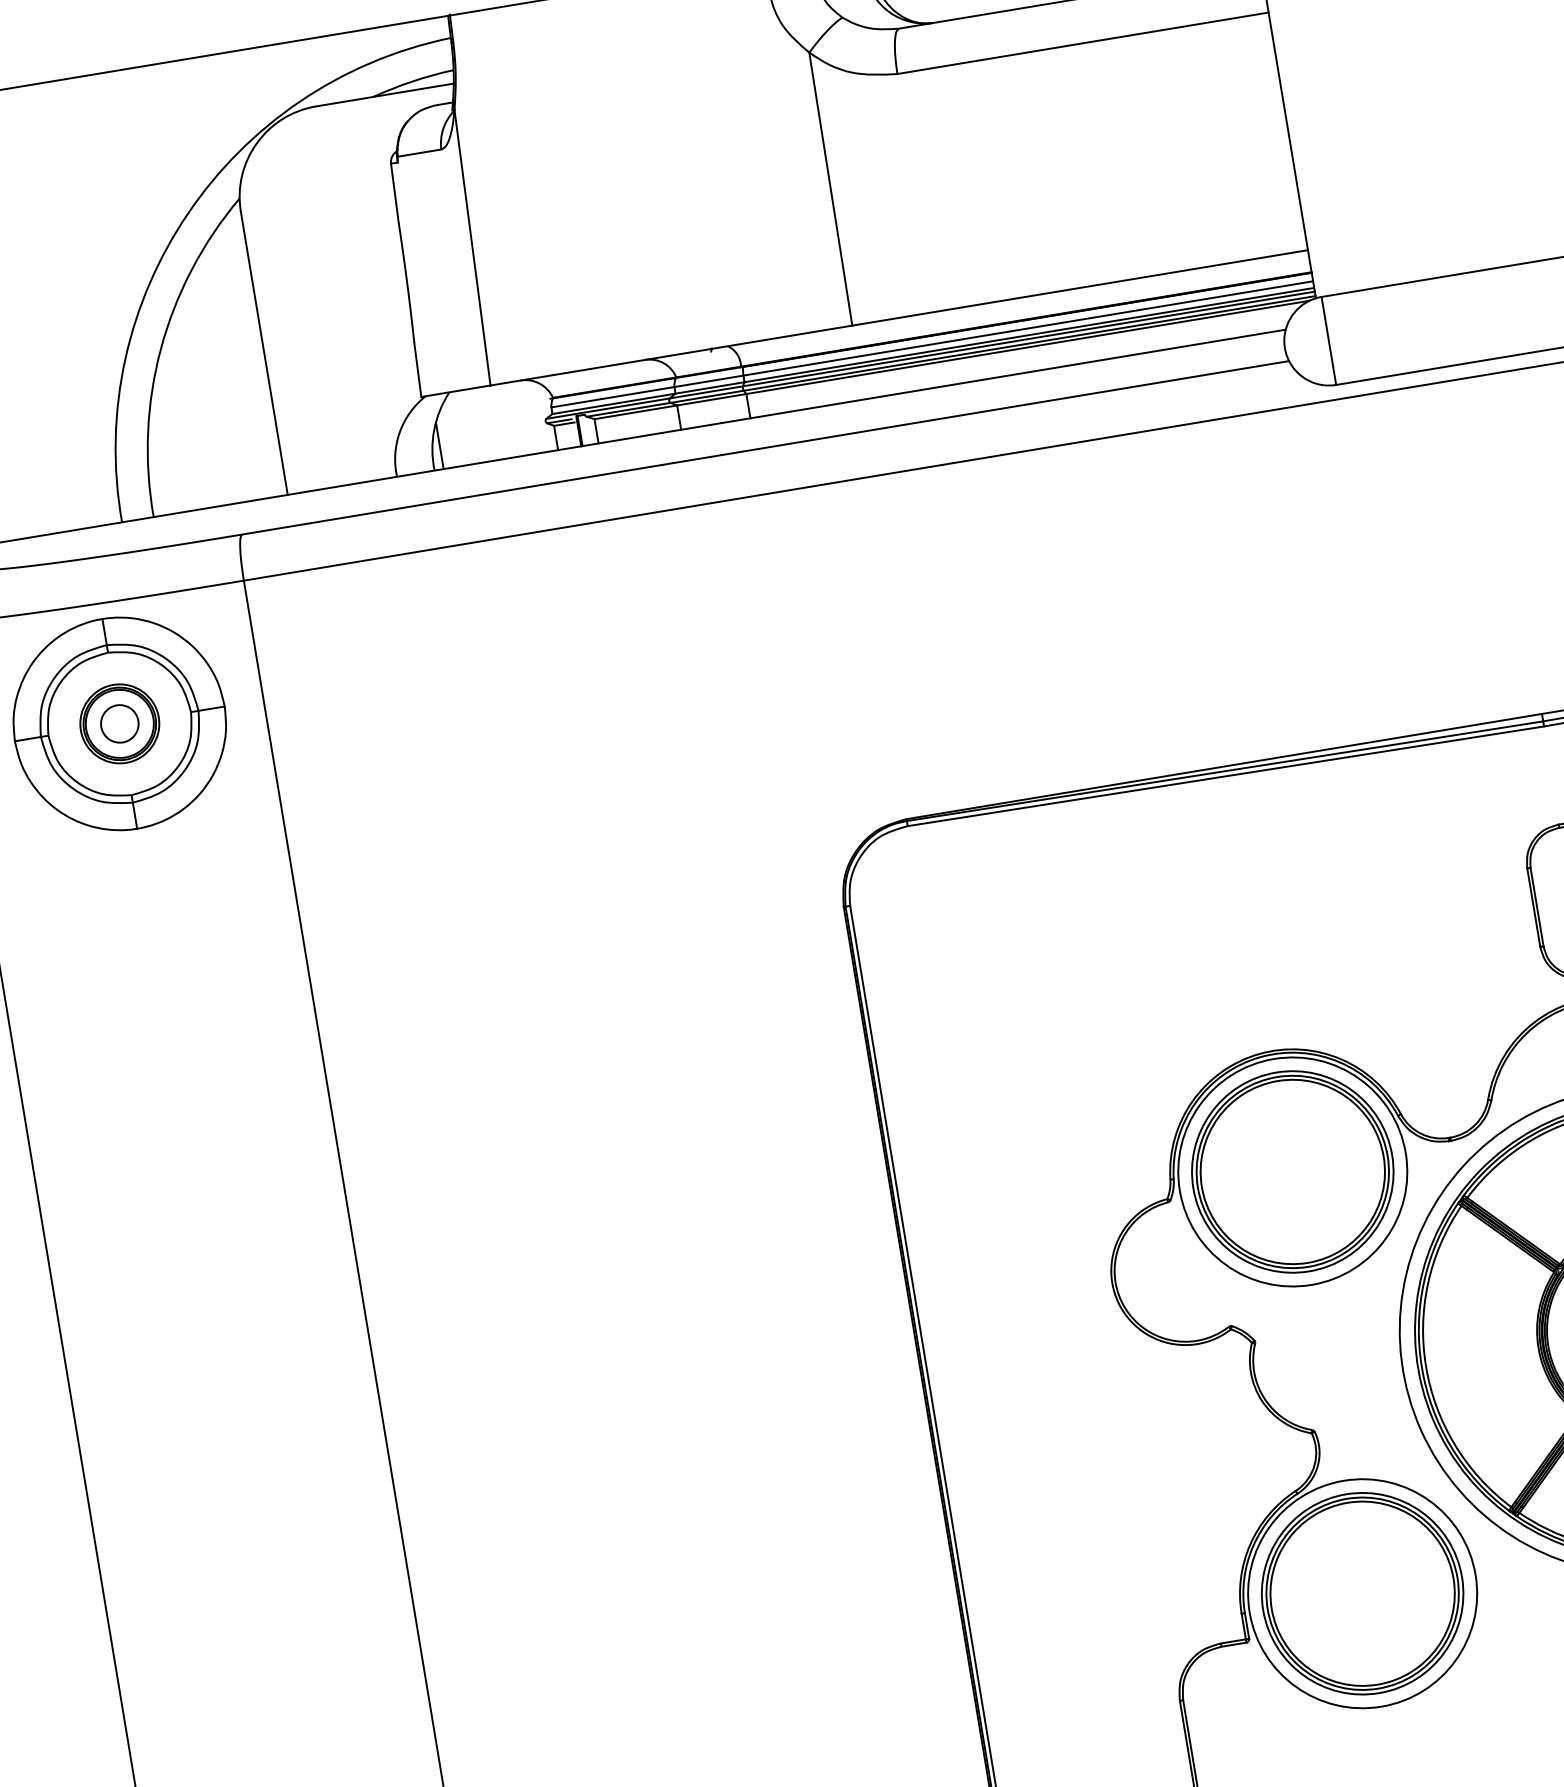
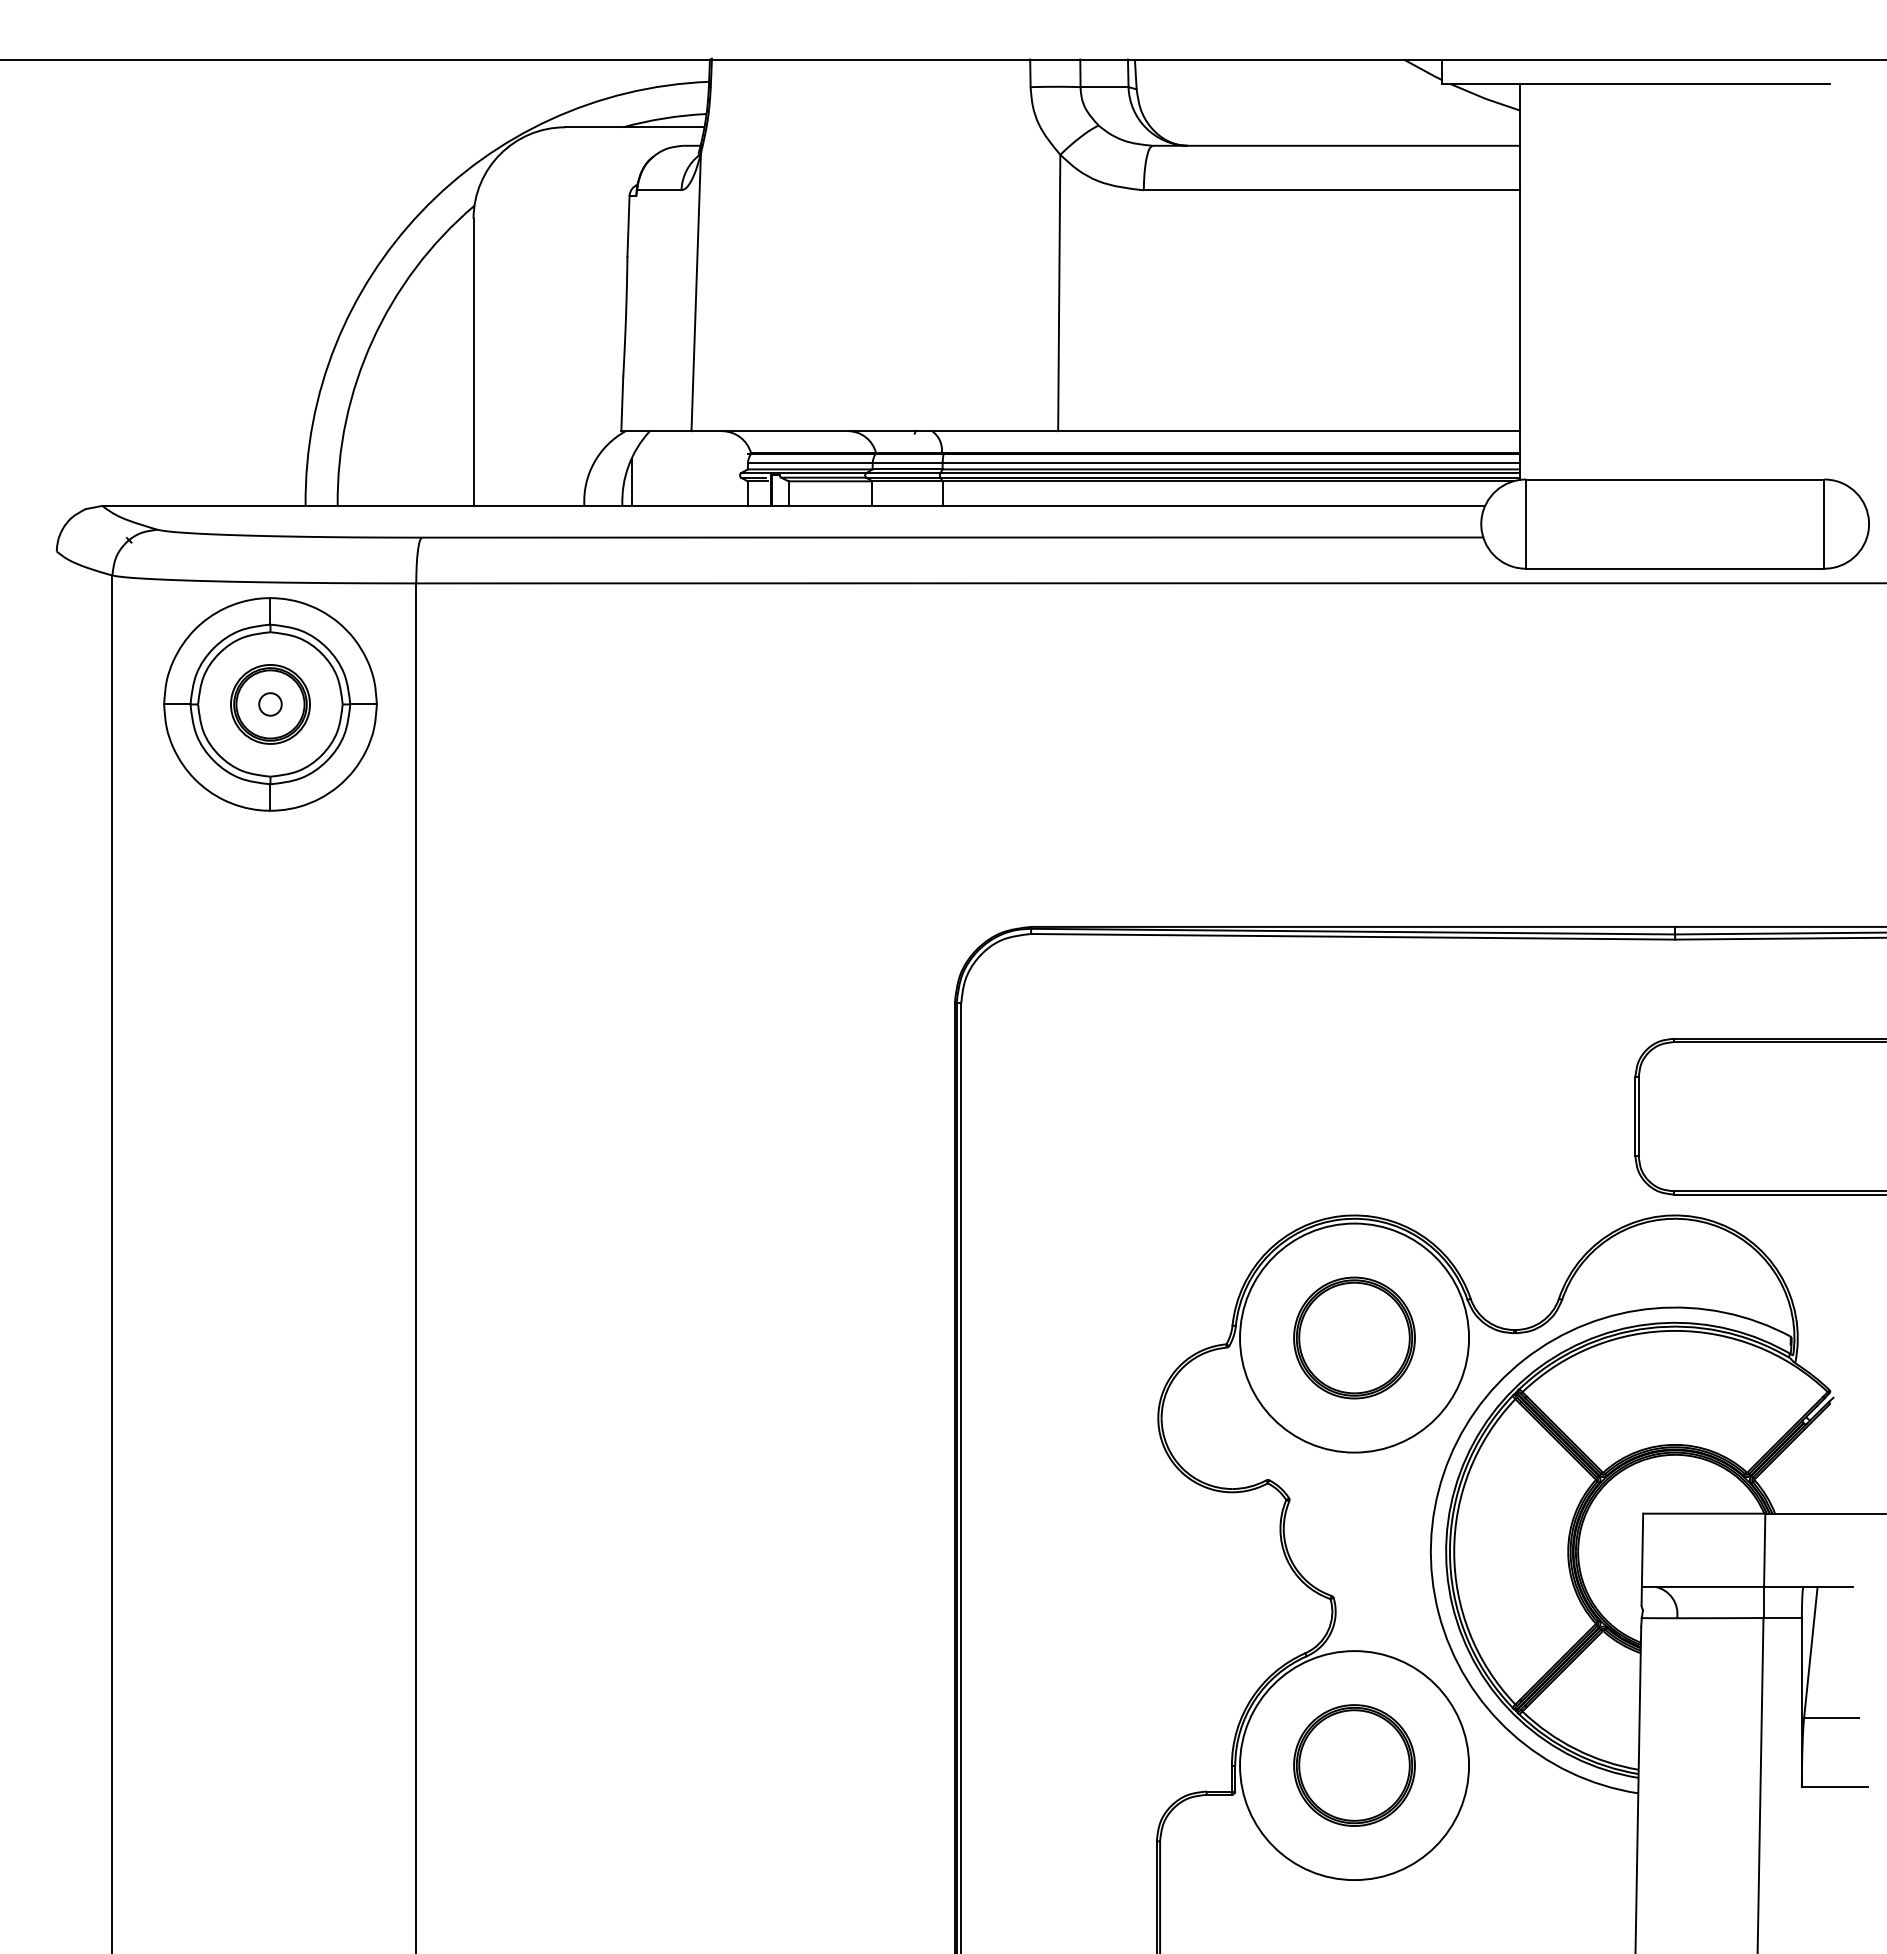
circle: (119, 723) -> (270, 704), size x0.6
part: (1292, 1171) -> (1354, 1337), size x0.6
part: (1362, 1593) -> (1354, 1765), size x0.6

